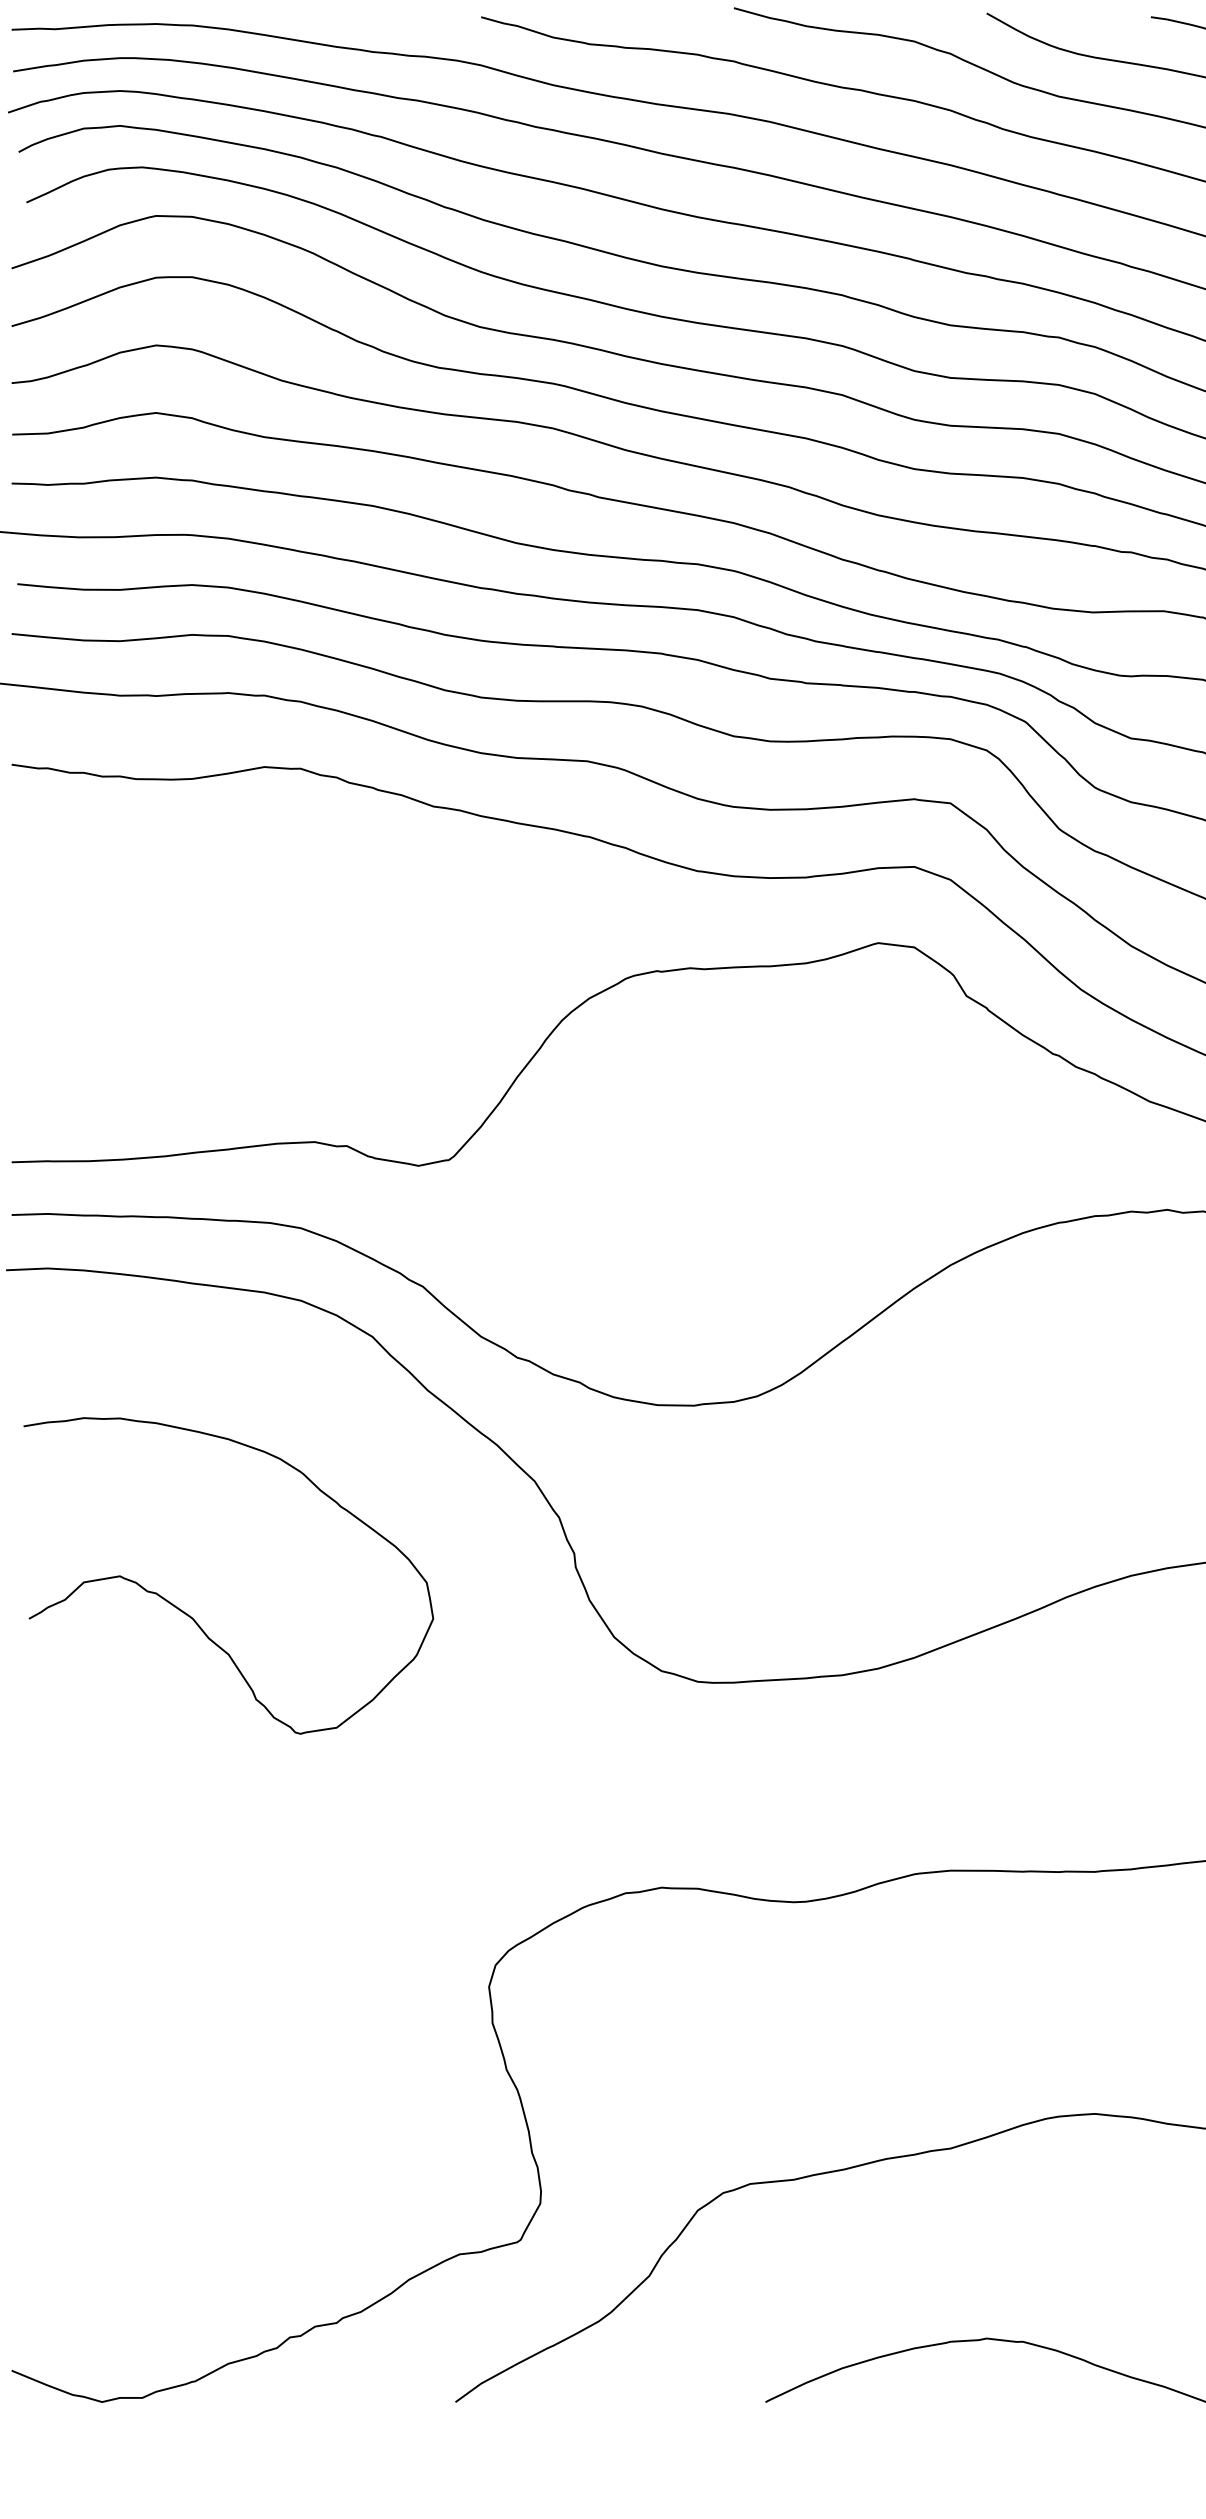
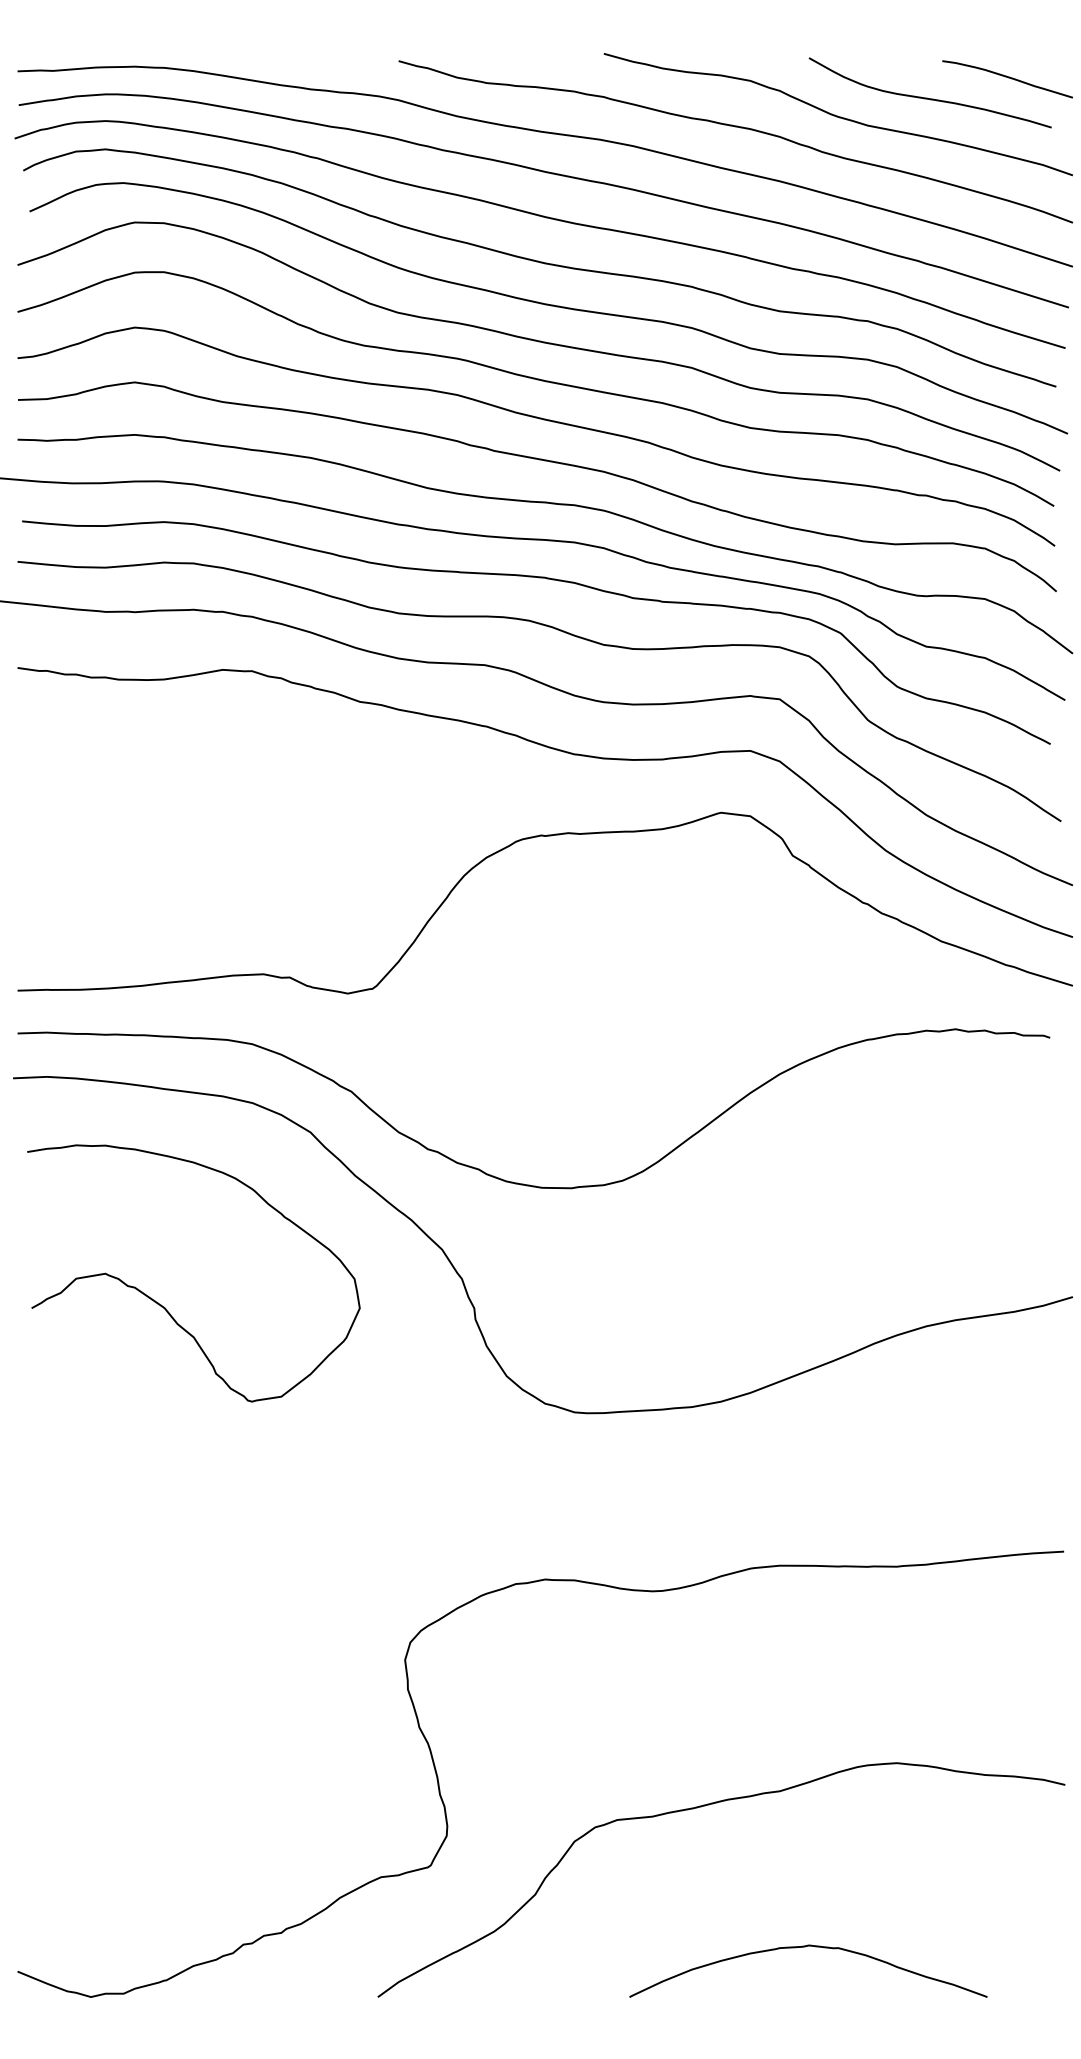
curve: (192, 1616) -> (164, 1306), moved

